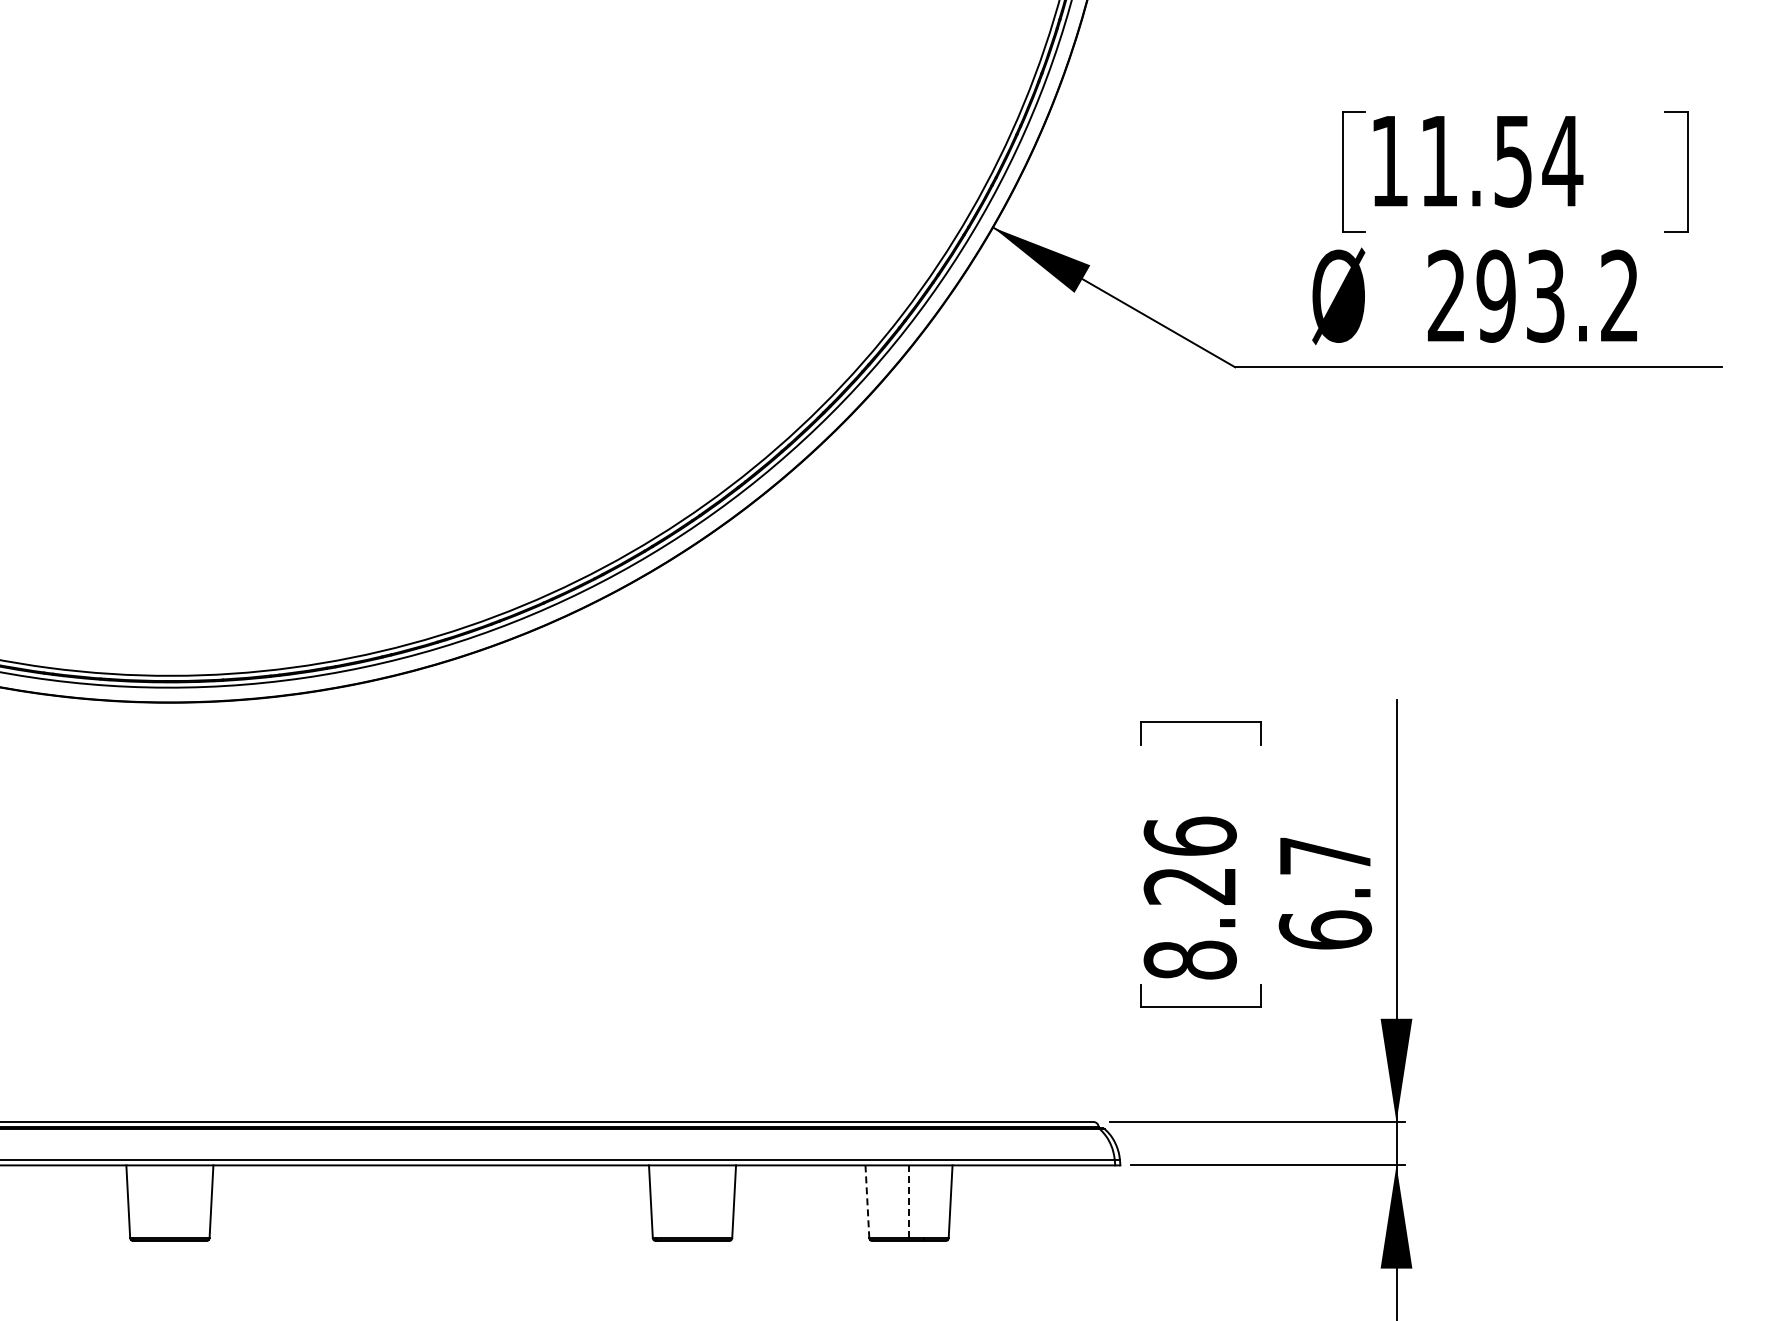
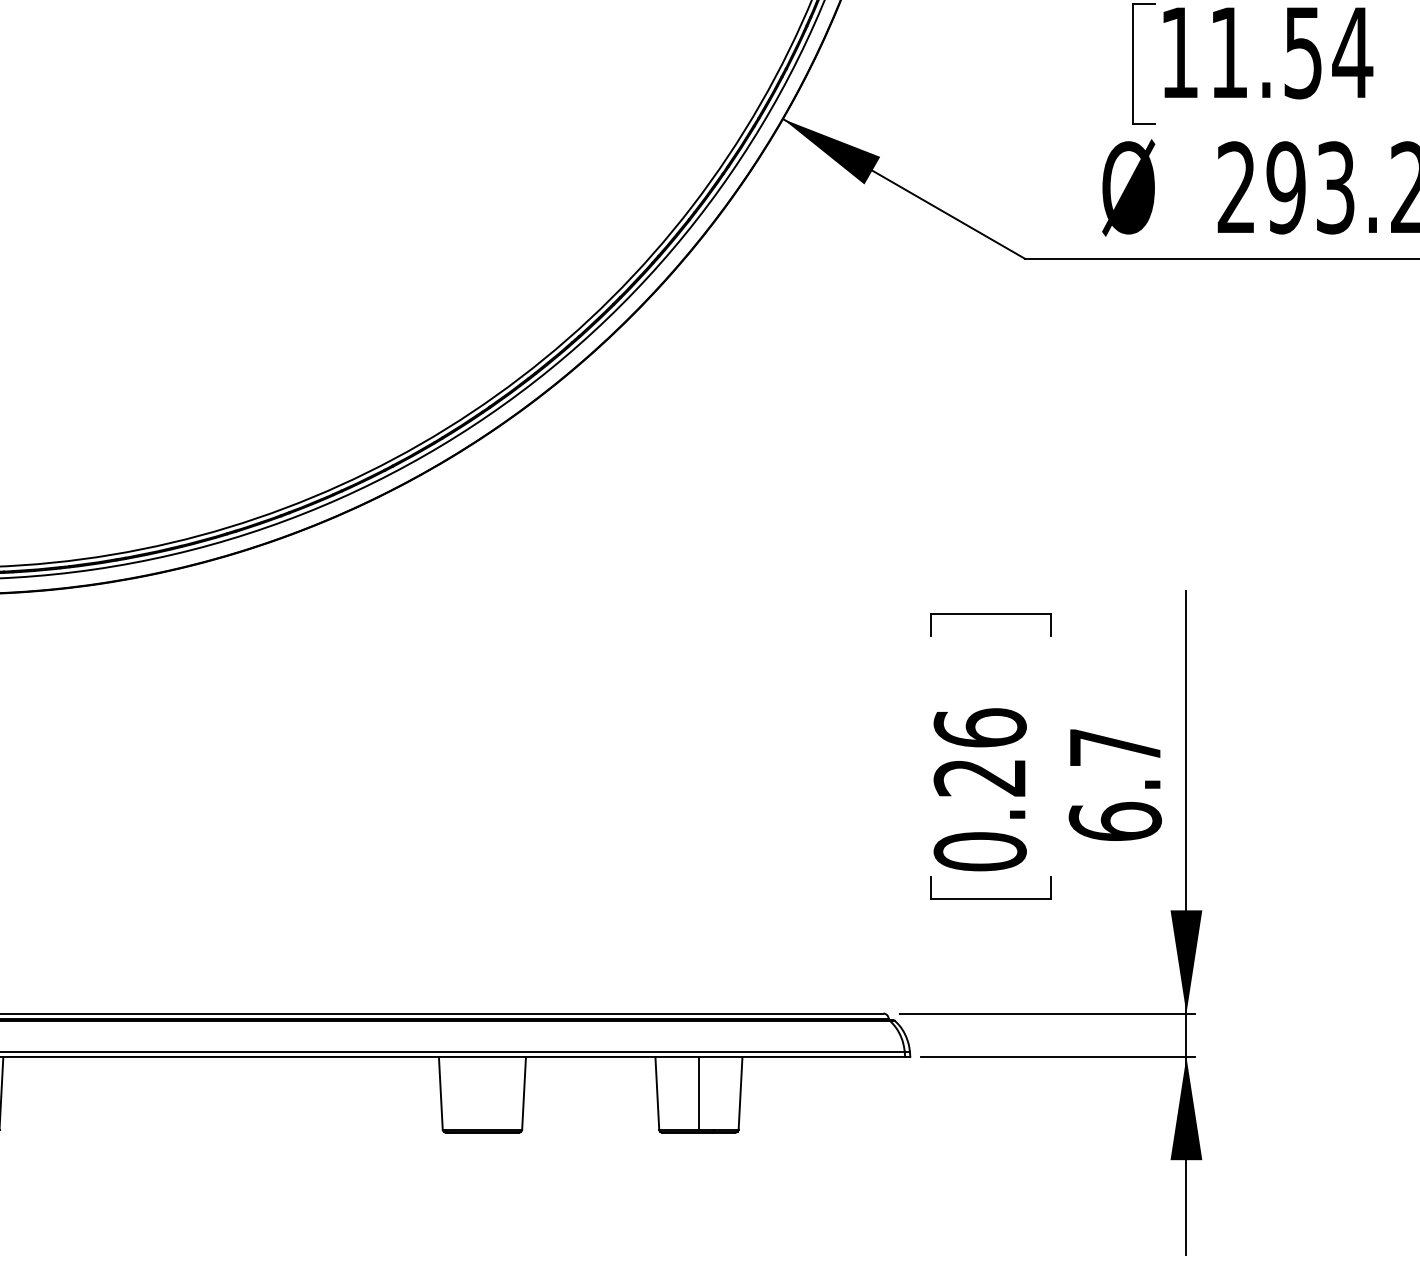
text: (1190, 959) -> (980, 851), 8.26 -> 0.26
line: (909, 1201) -> (699, 1093), dashed -> solid
line: (867, 1202) -> (657, 1094), dashed -> solid

